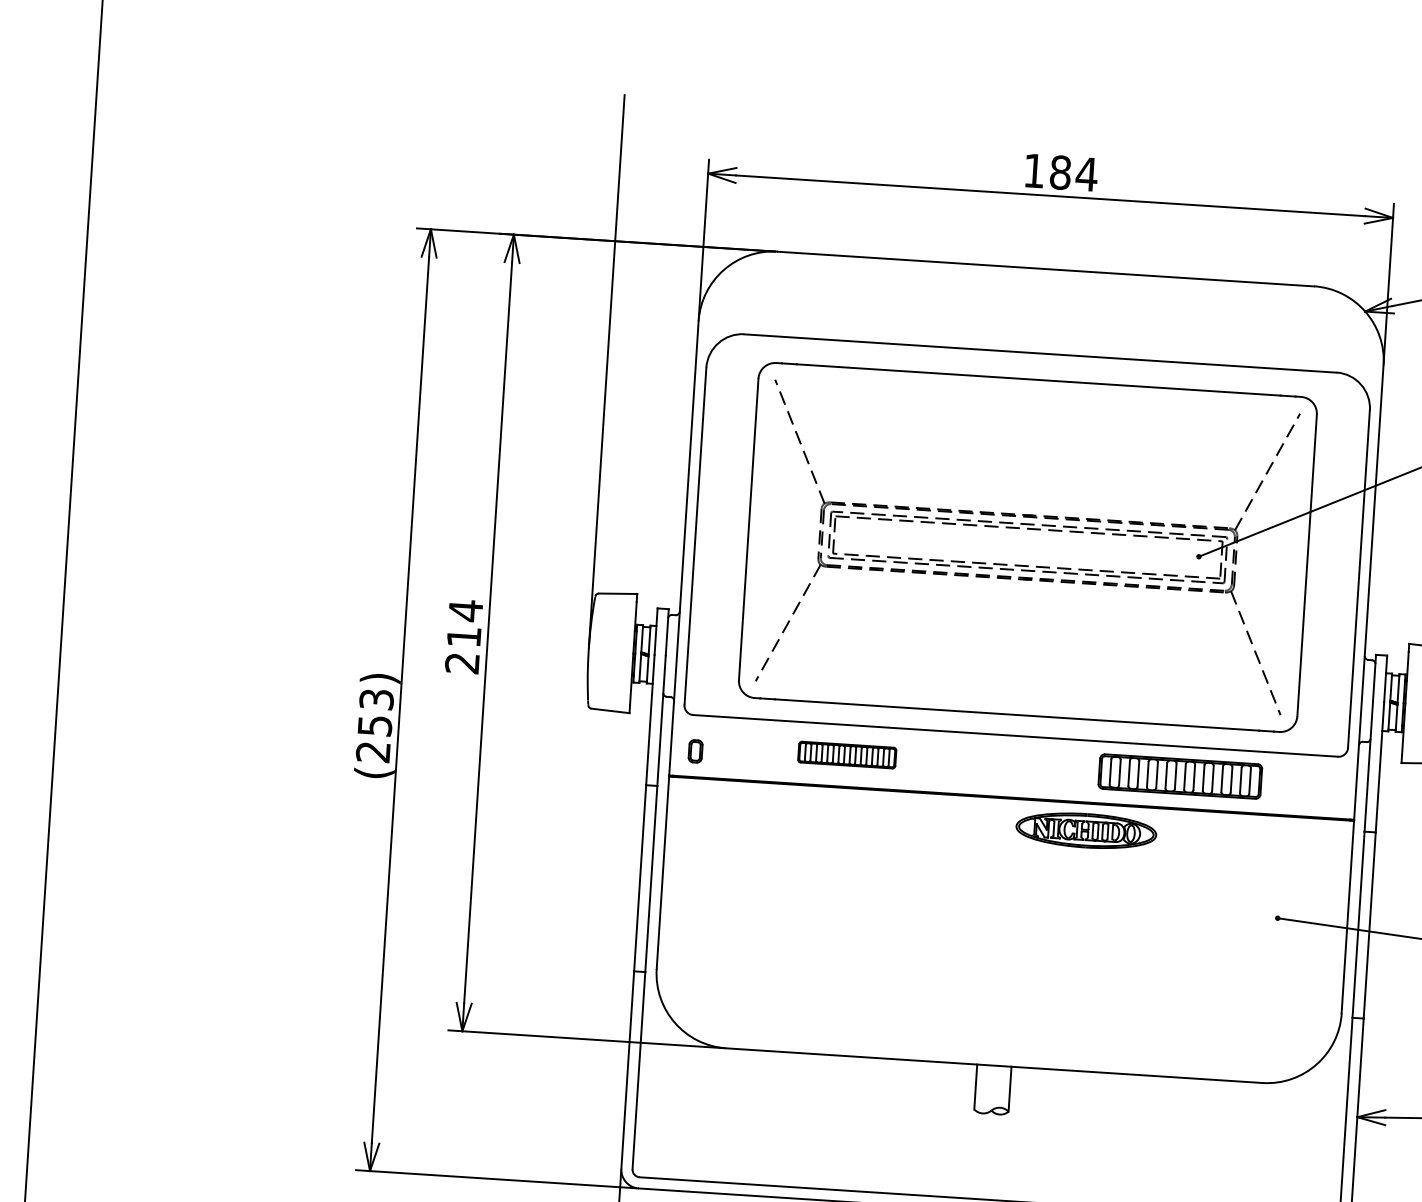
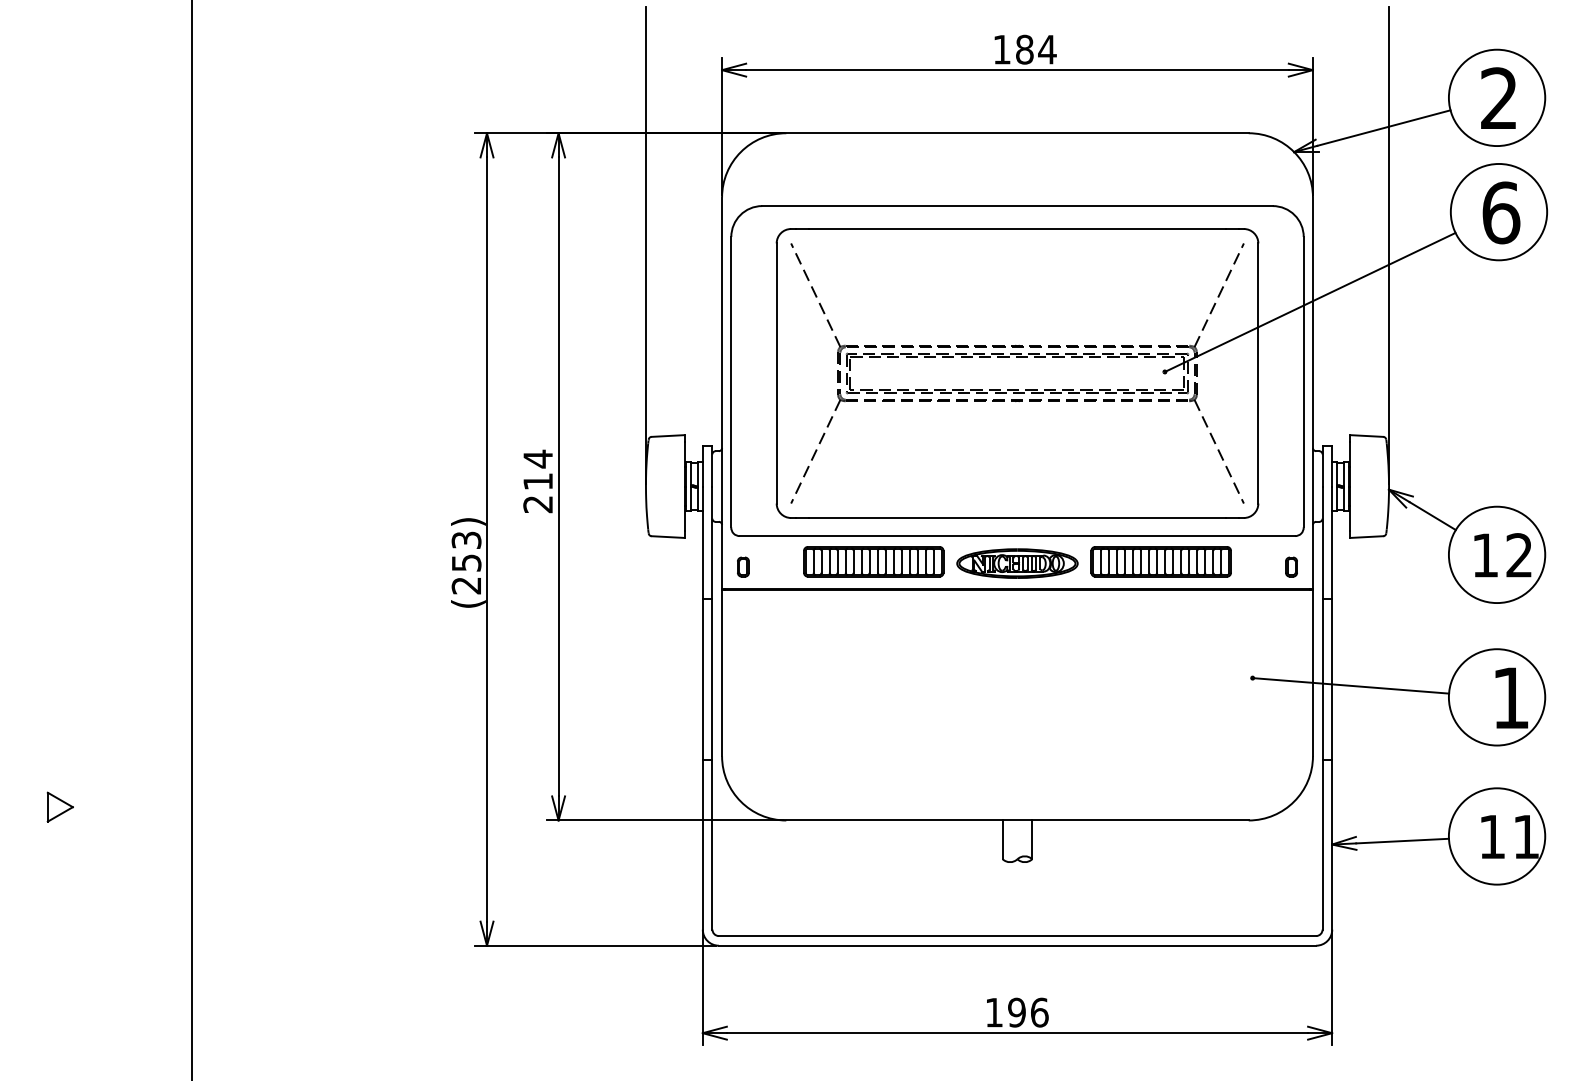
part: (846, 754) -> (873, 561), size x1.67
part: (1331, 791) -> (1291, 566), added
part: (1086, 830) -> (1017, 563), moved

